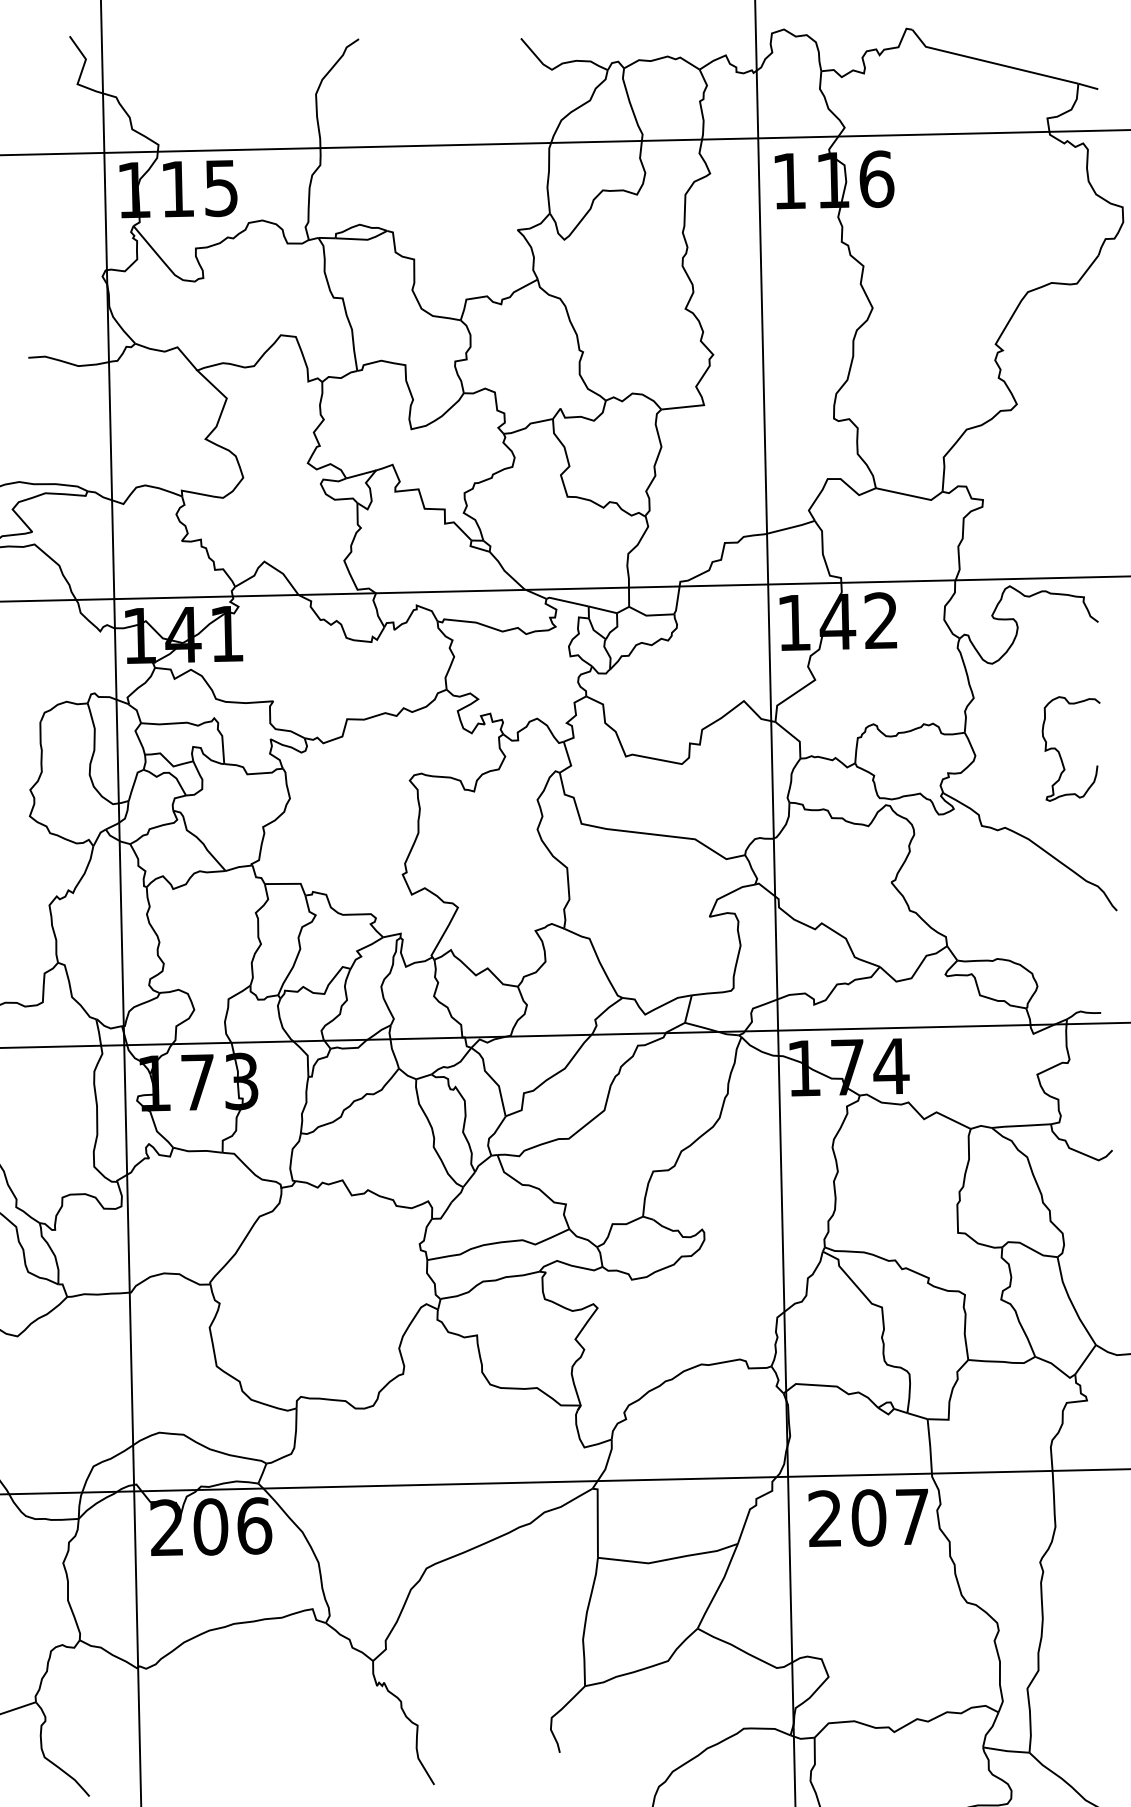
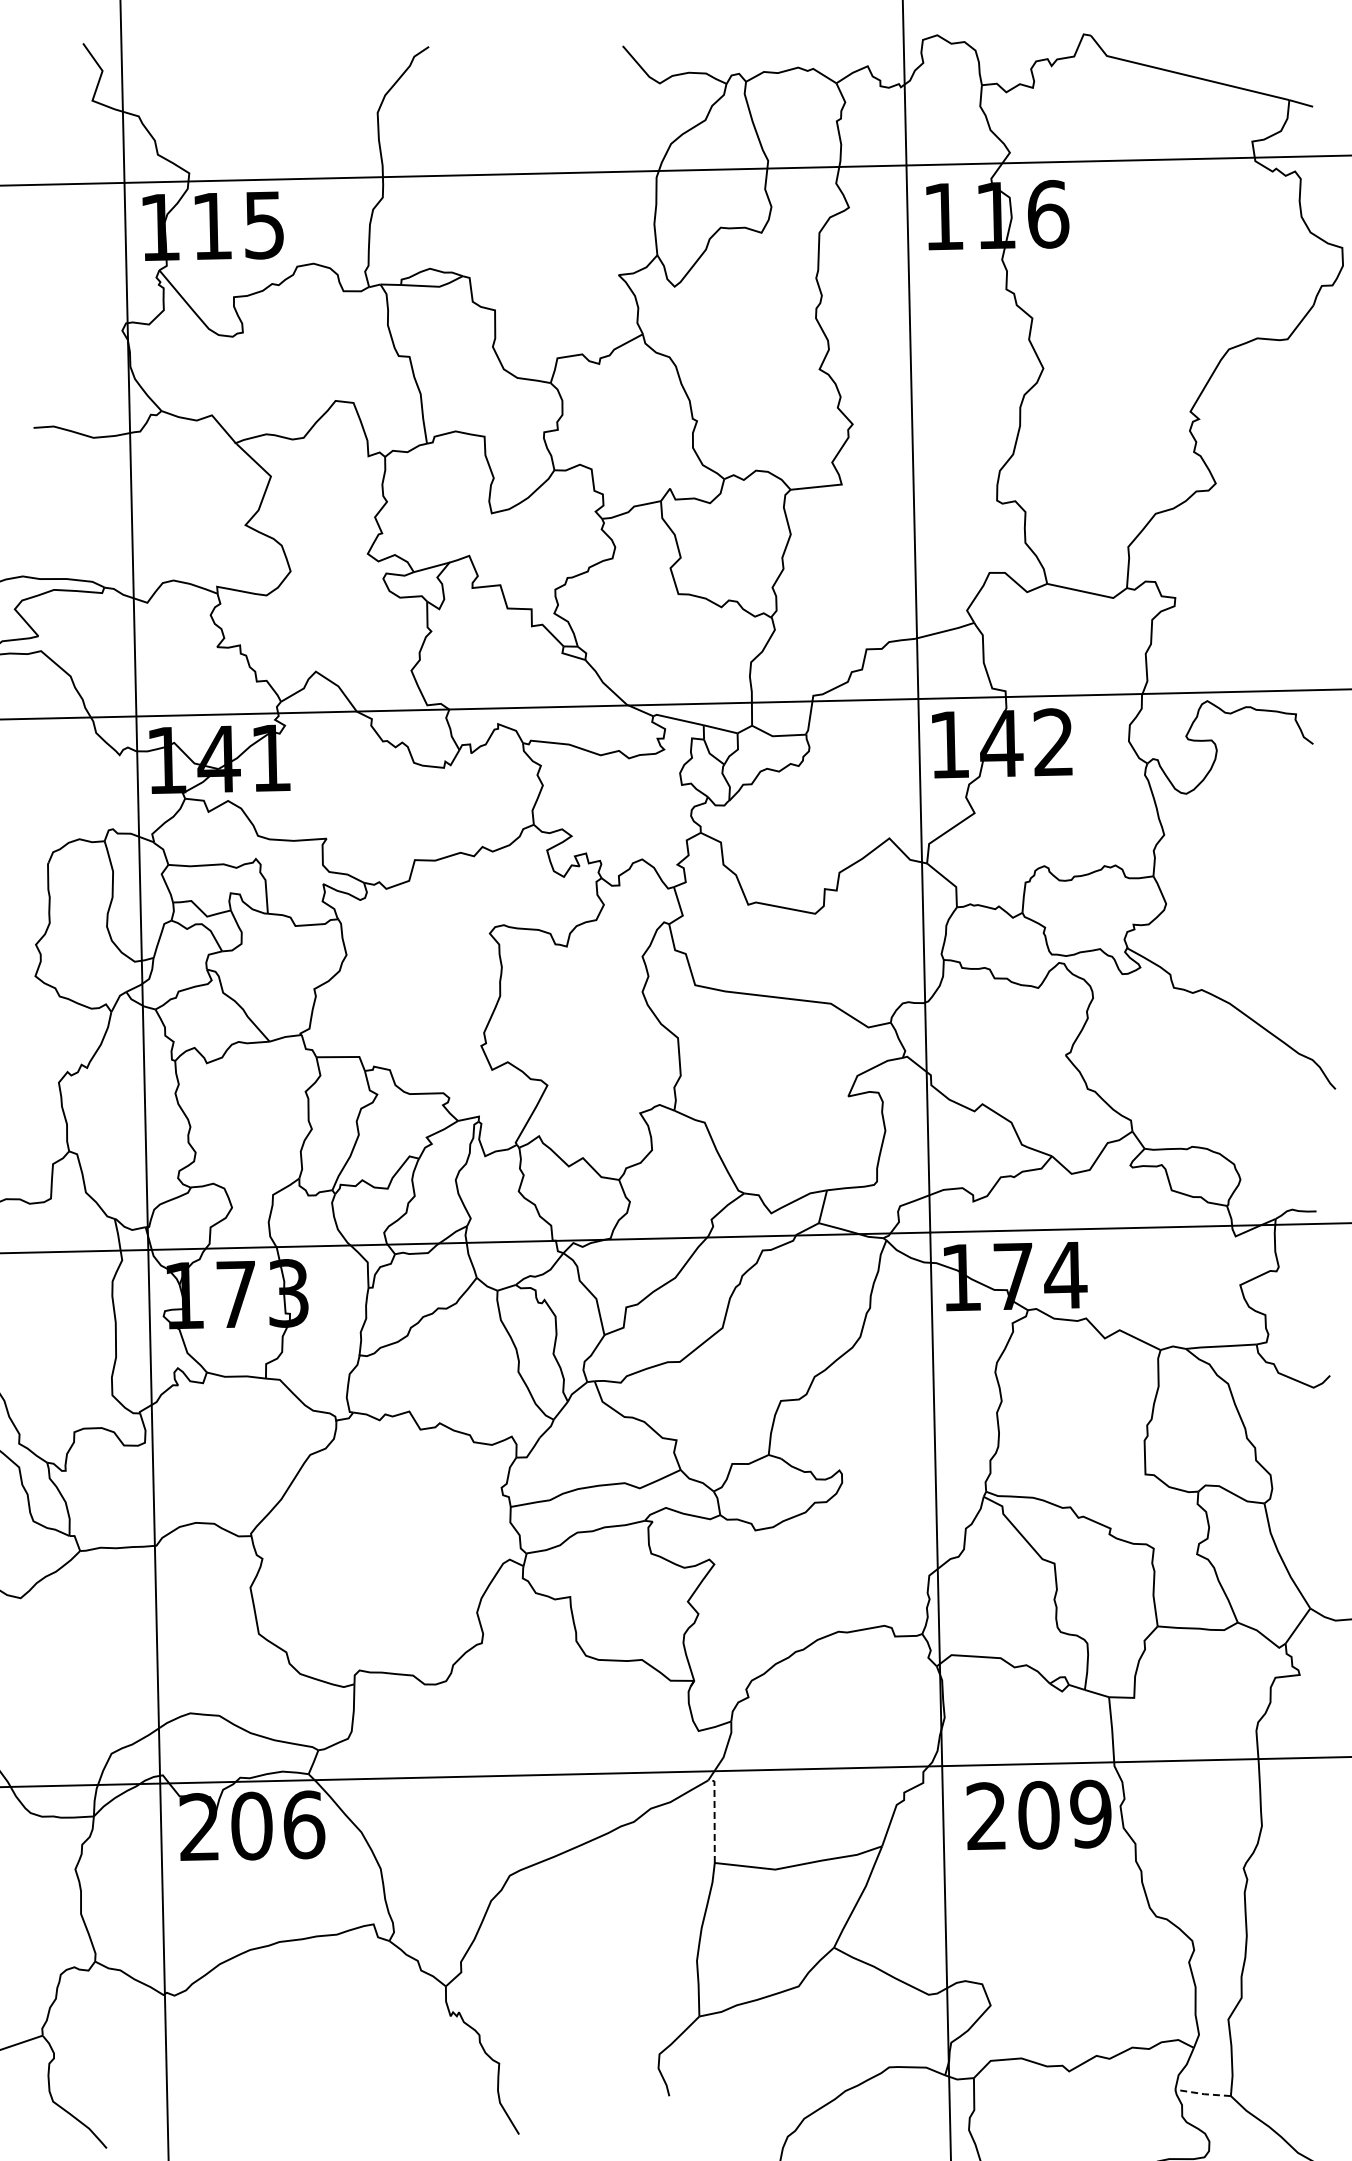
curve: (1060, 752) -> (1267, 900), removed
text: (912, 1516) -> (1090, 1813), 207 -> 209
line: (597, 1520) -> (714, 1818), solid -> dashed
line: (1006, 1751) -> (1203, 2094), solid -> dashed

